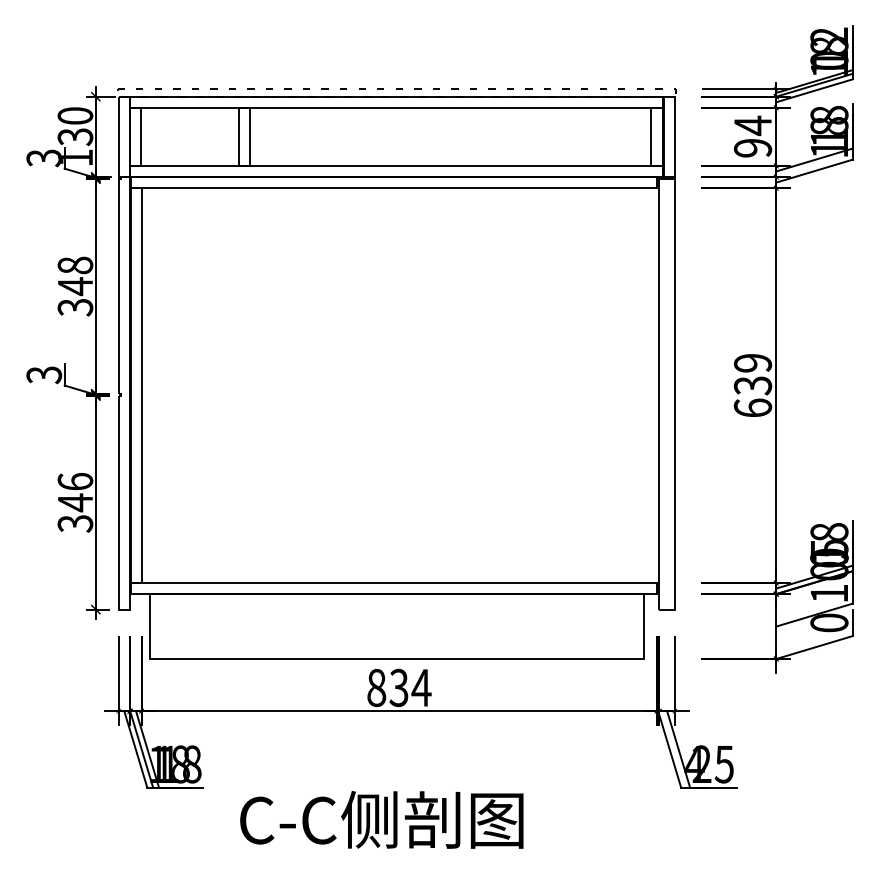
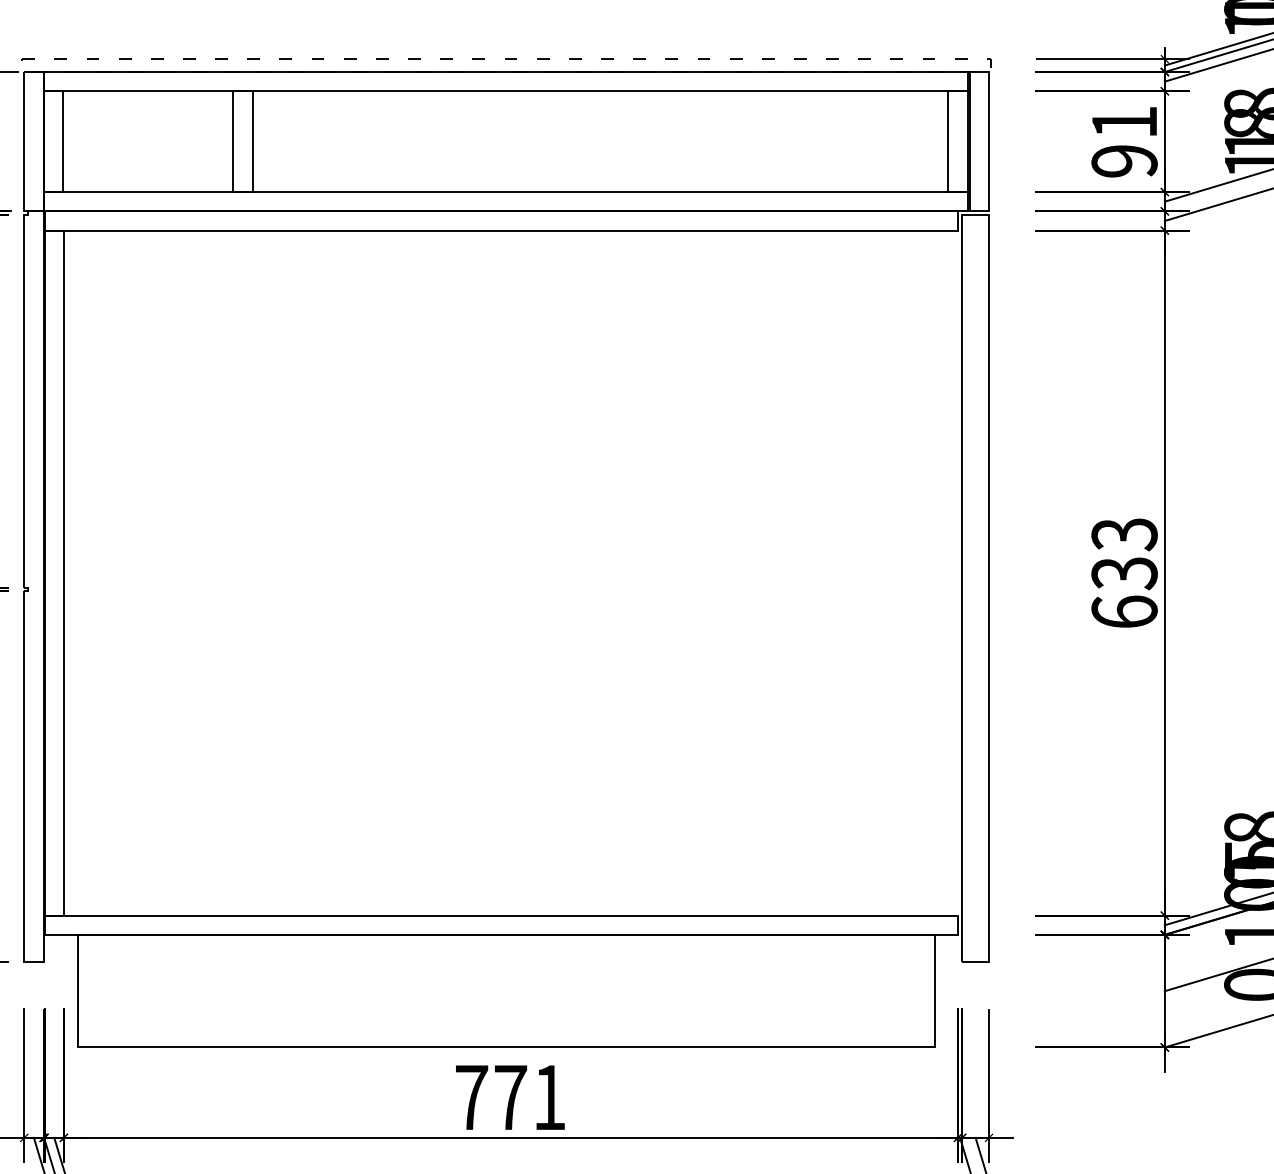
text: (752, 125) -> (1123, 121), 94 -> 91
text: (753, 363) -> (1125, 534), 639 -> 633
text: (399, 687) -> (511, 1096), 834 -> 771

